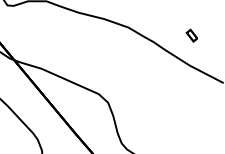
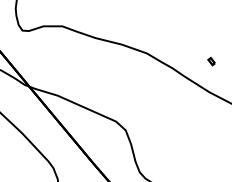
part: (191, 35) -> (211, 61), size x0.6

